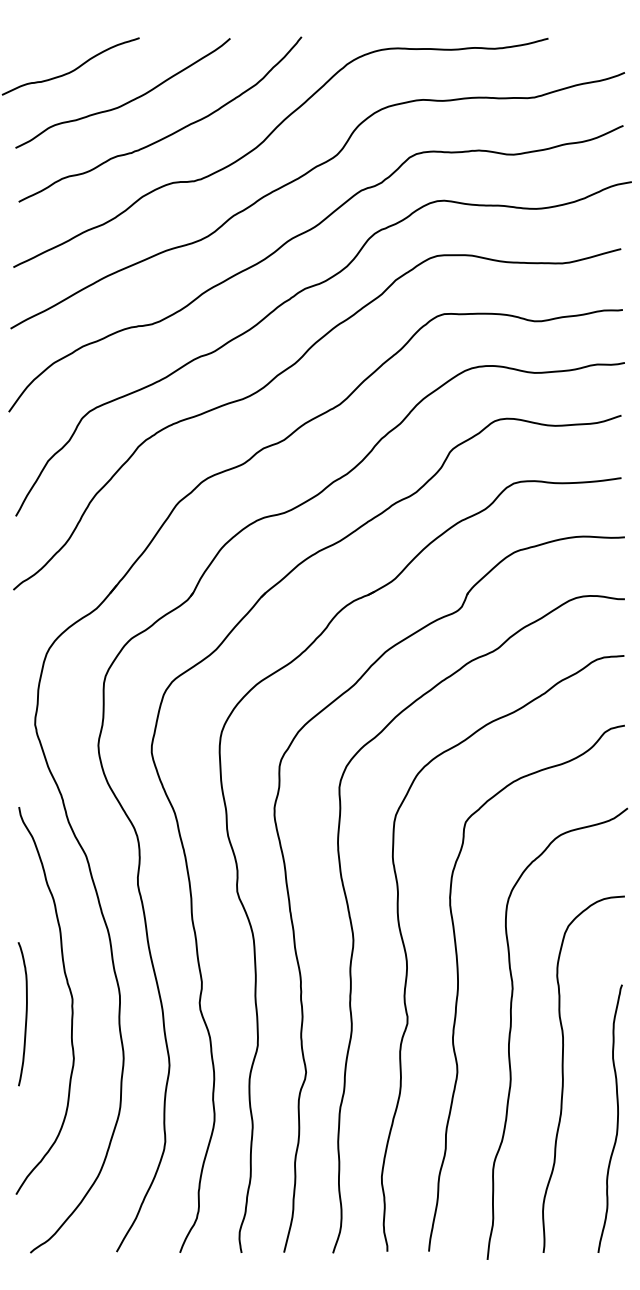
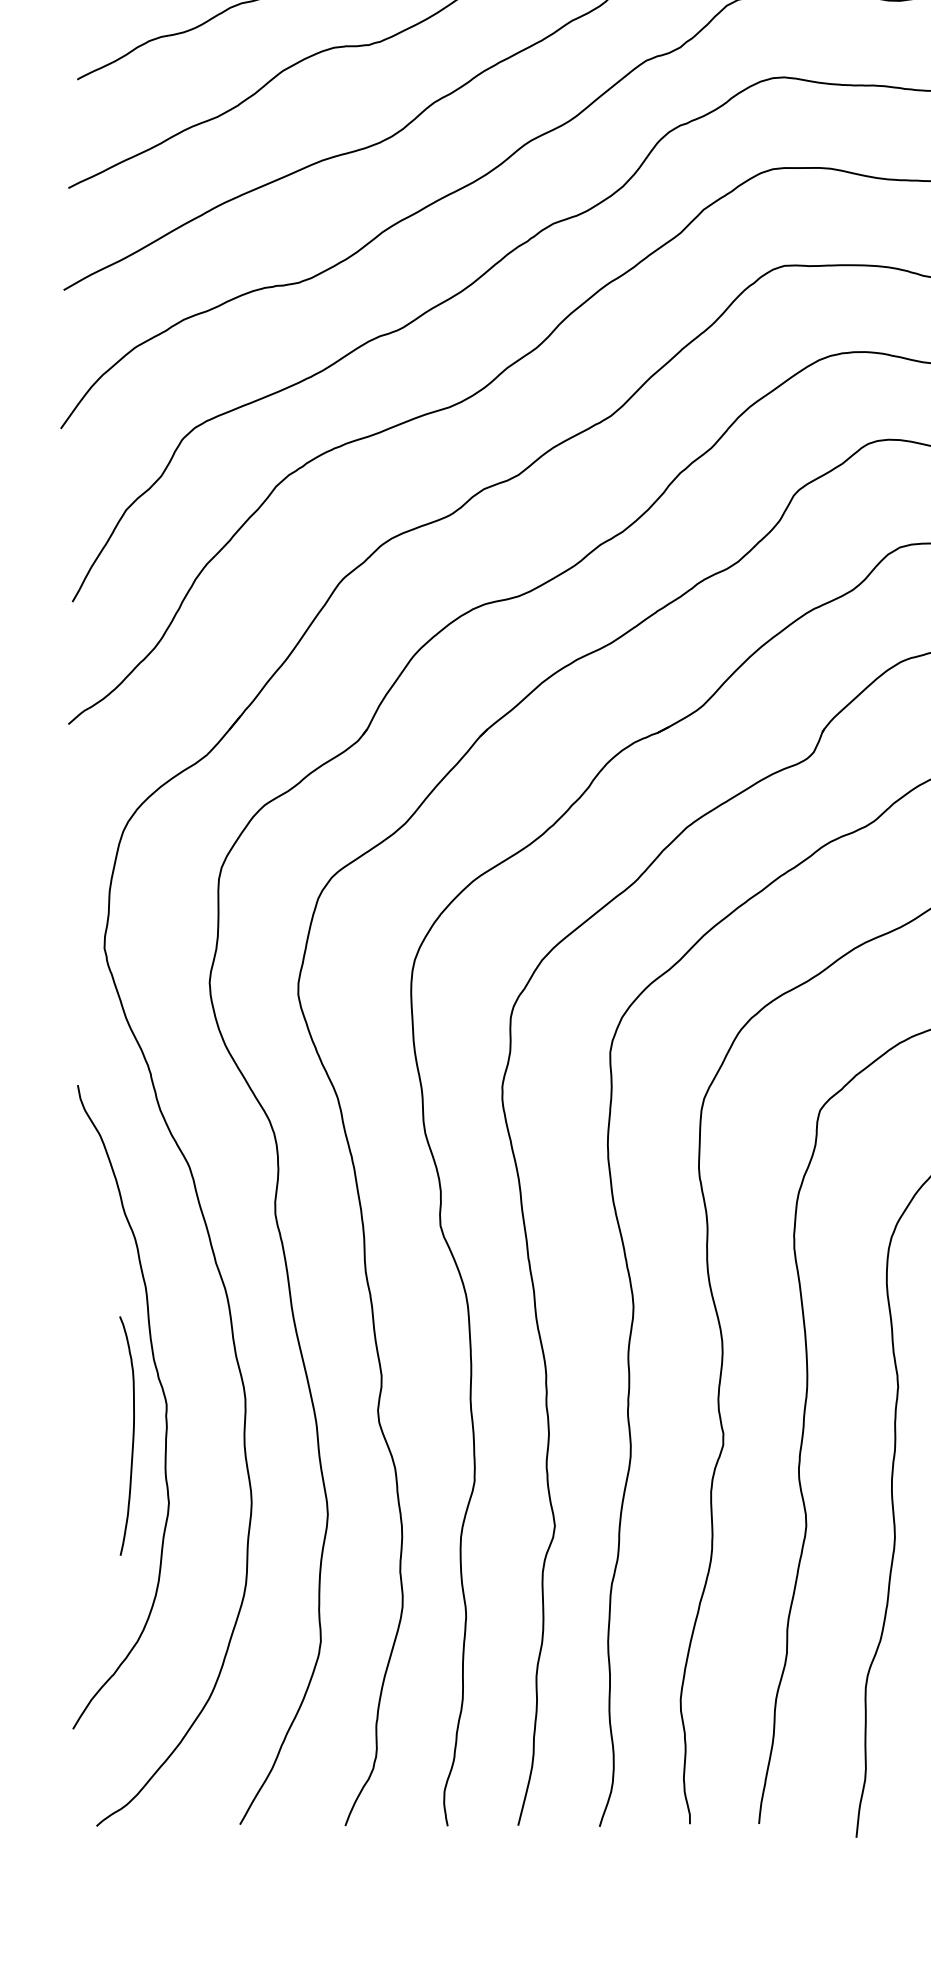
curve: (25, 1014) -> (131, 1436), moved

